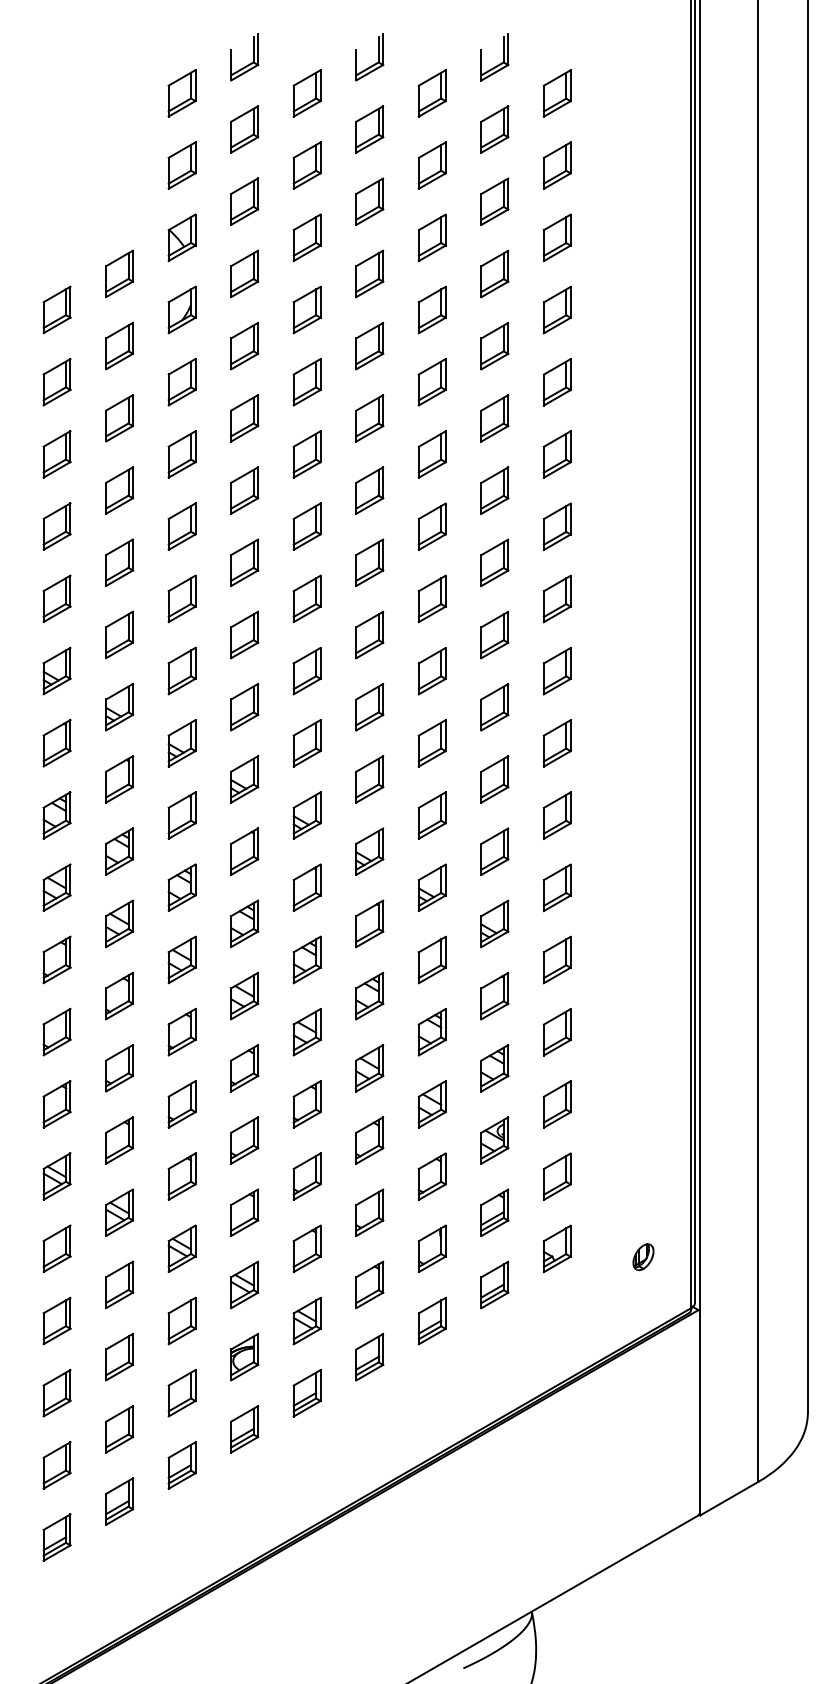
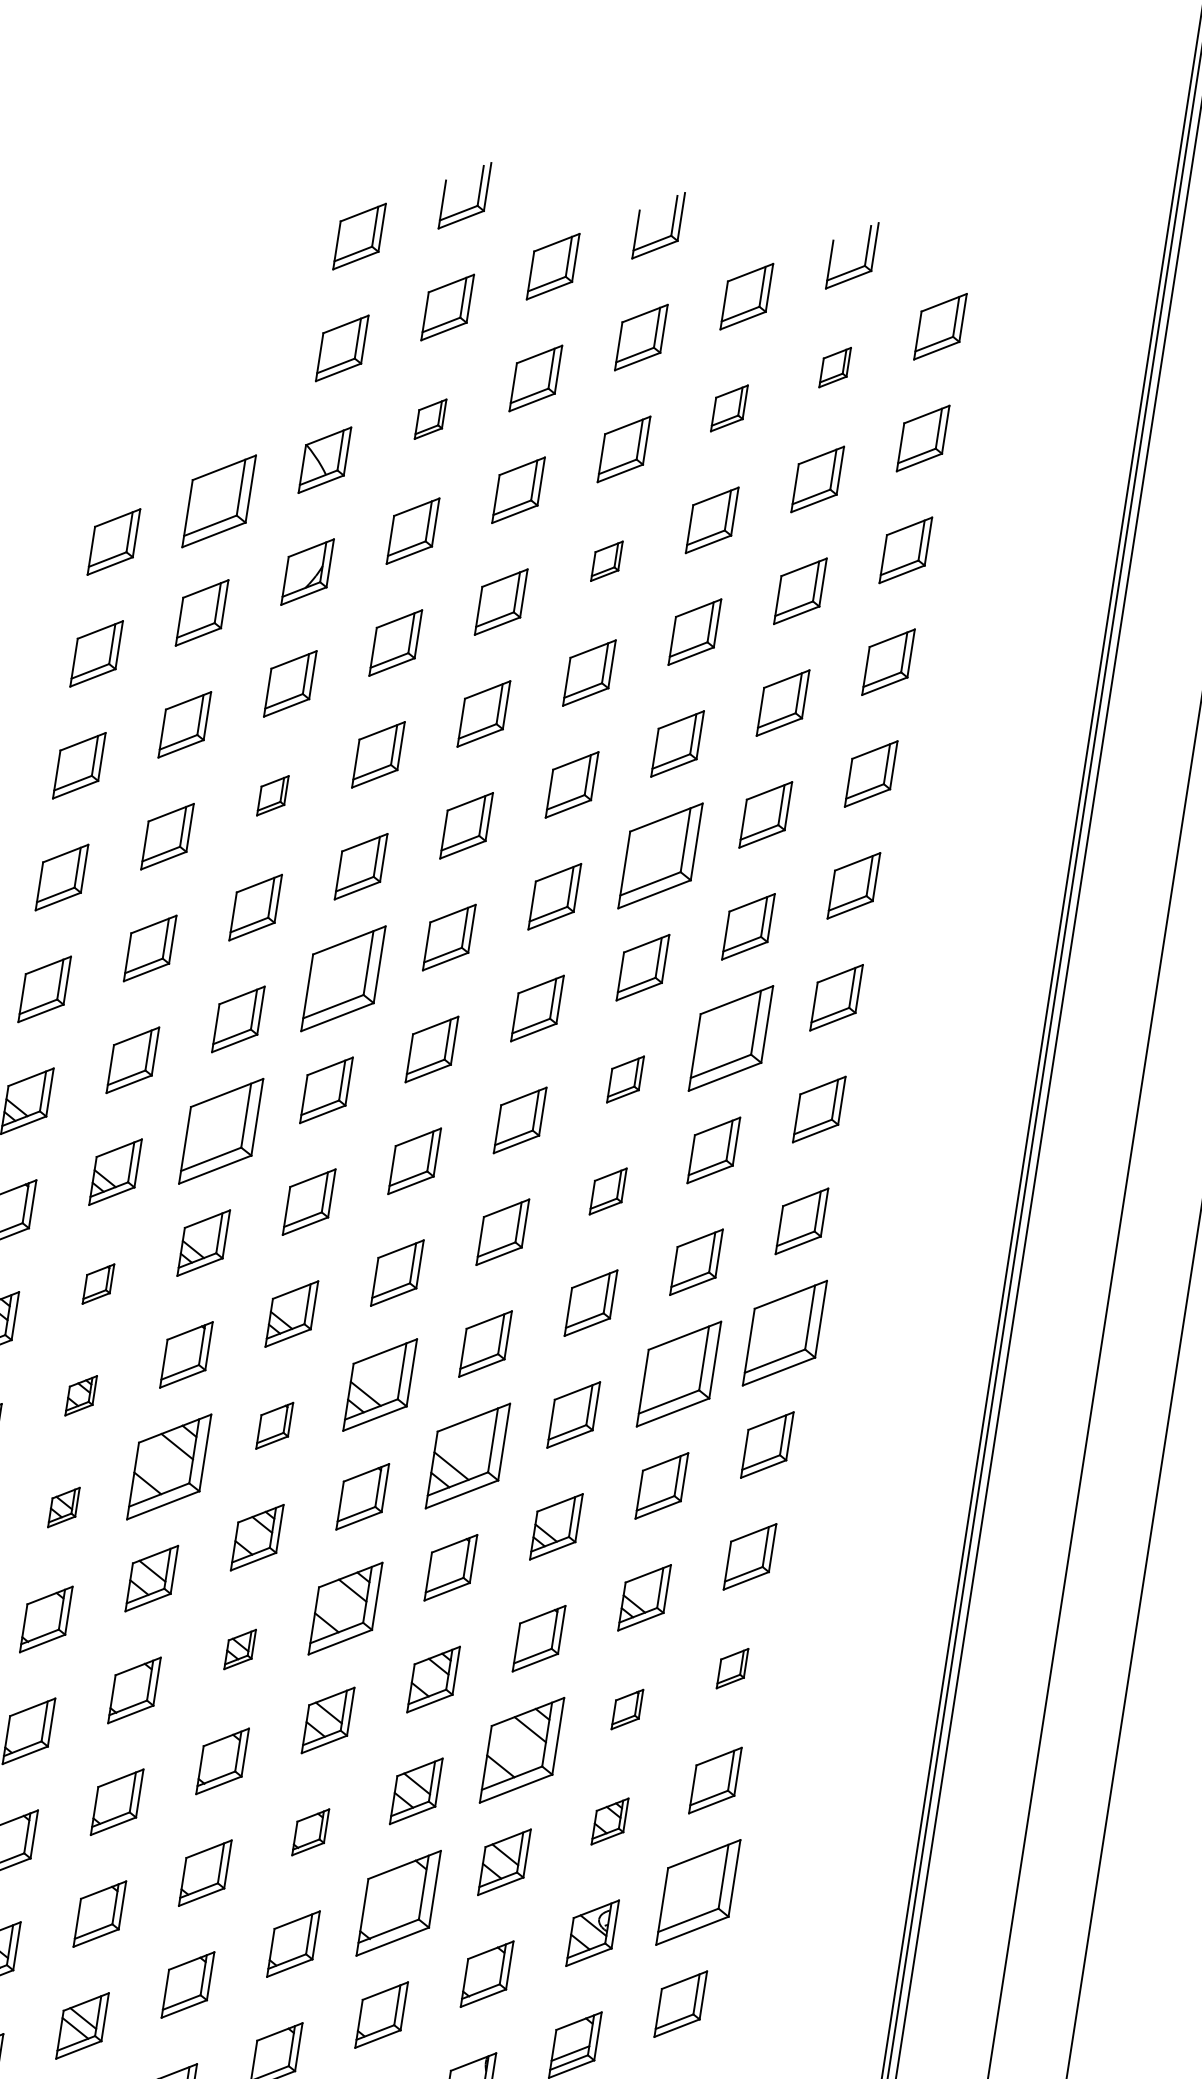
part: (494, 129) -> (834, 367), size x0.6
part: (431, 165) -> (728, 408), size x0.7
part: (244, 201) -> (430, 419), size x0.6
part: (119, 273) -> (219, 500), size x1.4
part: (369, 273) -> (606, 560), size x0.6
part: (181, 454) -> (271, 795), size x0.6
part: (431, 454) -> (659, 855), size x1.6
part: (244, 562) -> (343, 978), size x1.6
part: (494, 562) -> (730, 1037), size x1.6
part: (431, 598) -> (624, 1078), size x0.7
part: (181, 670) -> (220, 1130), size x1.6
part: (431, 671) -> (607, 1191), size x0.7
part: (556, 743) -> (783, 1333), size x1.6
part: (119, 779) -> (98, 1284), size x0.6
part: (494, 779) -> (678, 1374), size x1.6
part: (306, 815) -> (379, 1384), size x1.4
part: (119, 851) -> (80, 1395), size x0.6
part: (244, 851) -> (274, 1425), size x0.7
part: (369, 851) -> (467, 1455), size x1.6
part: (181, 887) -> (168, 1466), size x1.6
part: (119, 923) -> (63, 1507), size x0.6
part: (306, 959) -> (344, 1607), size x1.4
part: (556, 959) -> (731, 1667), size x0.6
part: (244, 995) -> (239, 1648), size x0.6
part: (494, 995) -> (626, 1708), size x0.6
part: (431, 1032) -> (520, 1750), size x1.6
part: (494, 1068) -> (609, 1821), size x0.7
part: (306, 1104) -> (309, 1832), size x0.7
part: (556, 1104) -> (696, 1892), size x1.6
part: (369, 1140) -> (398, 1903), size x1.6

